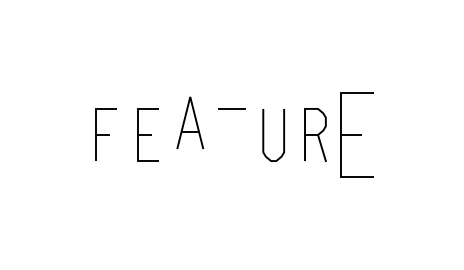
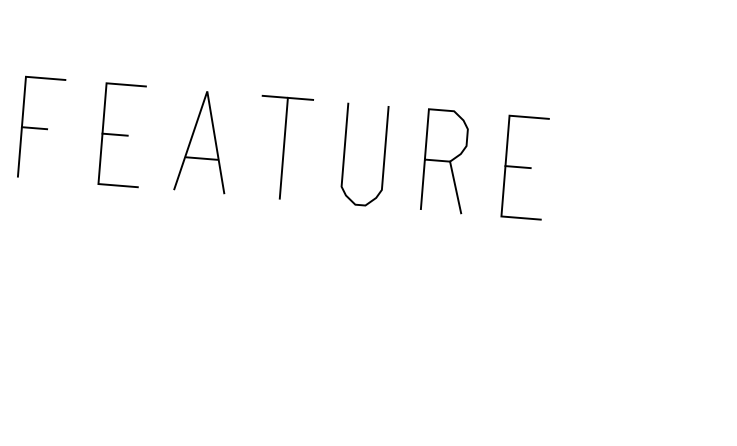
part: (190, 122) -> (203, 140), moved
line: (231, 134) -> (282, 147), added
part: (356, 134) -> (524, 166), size x0.62

